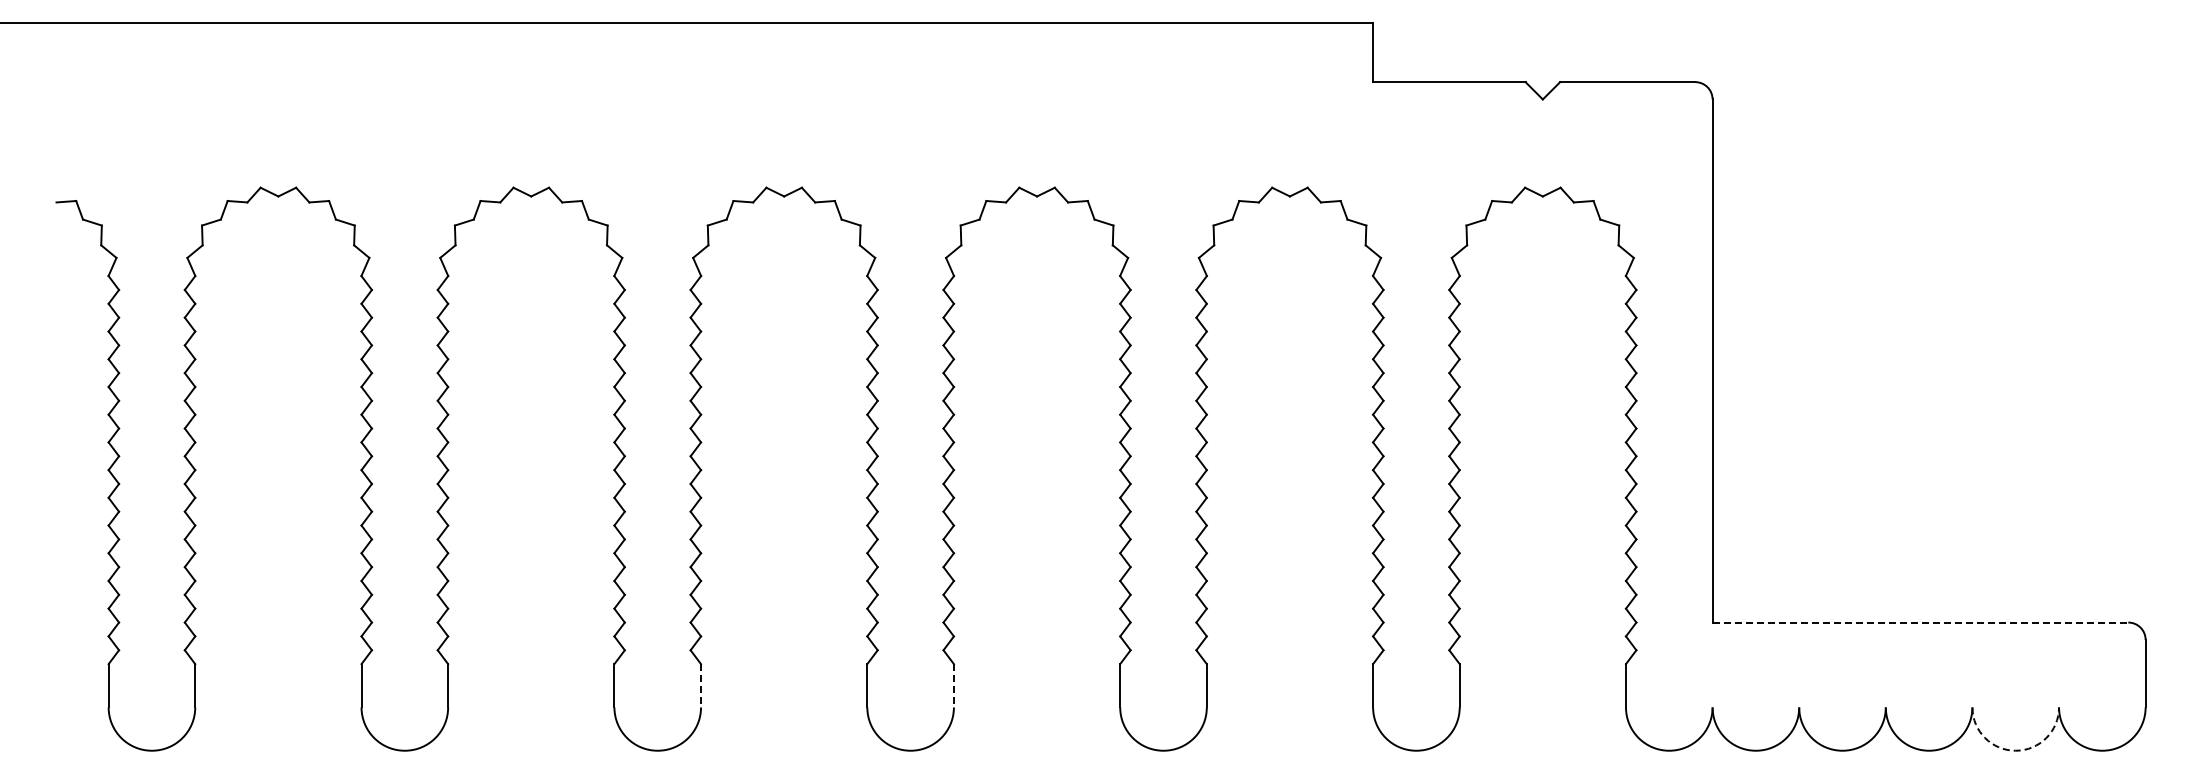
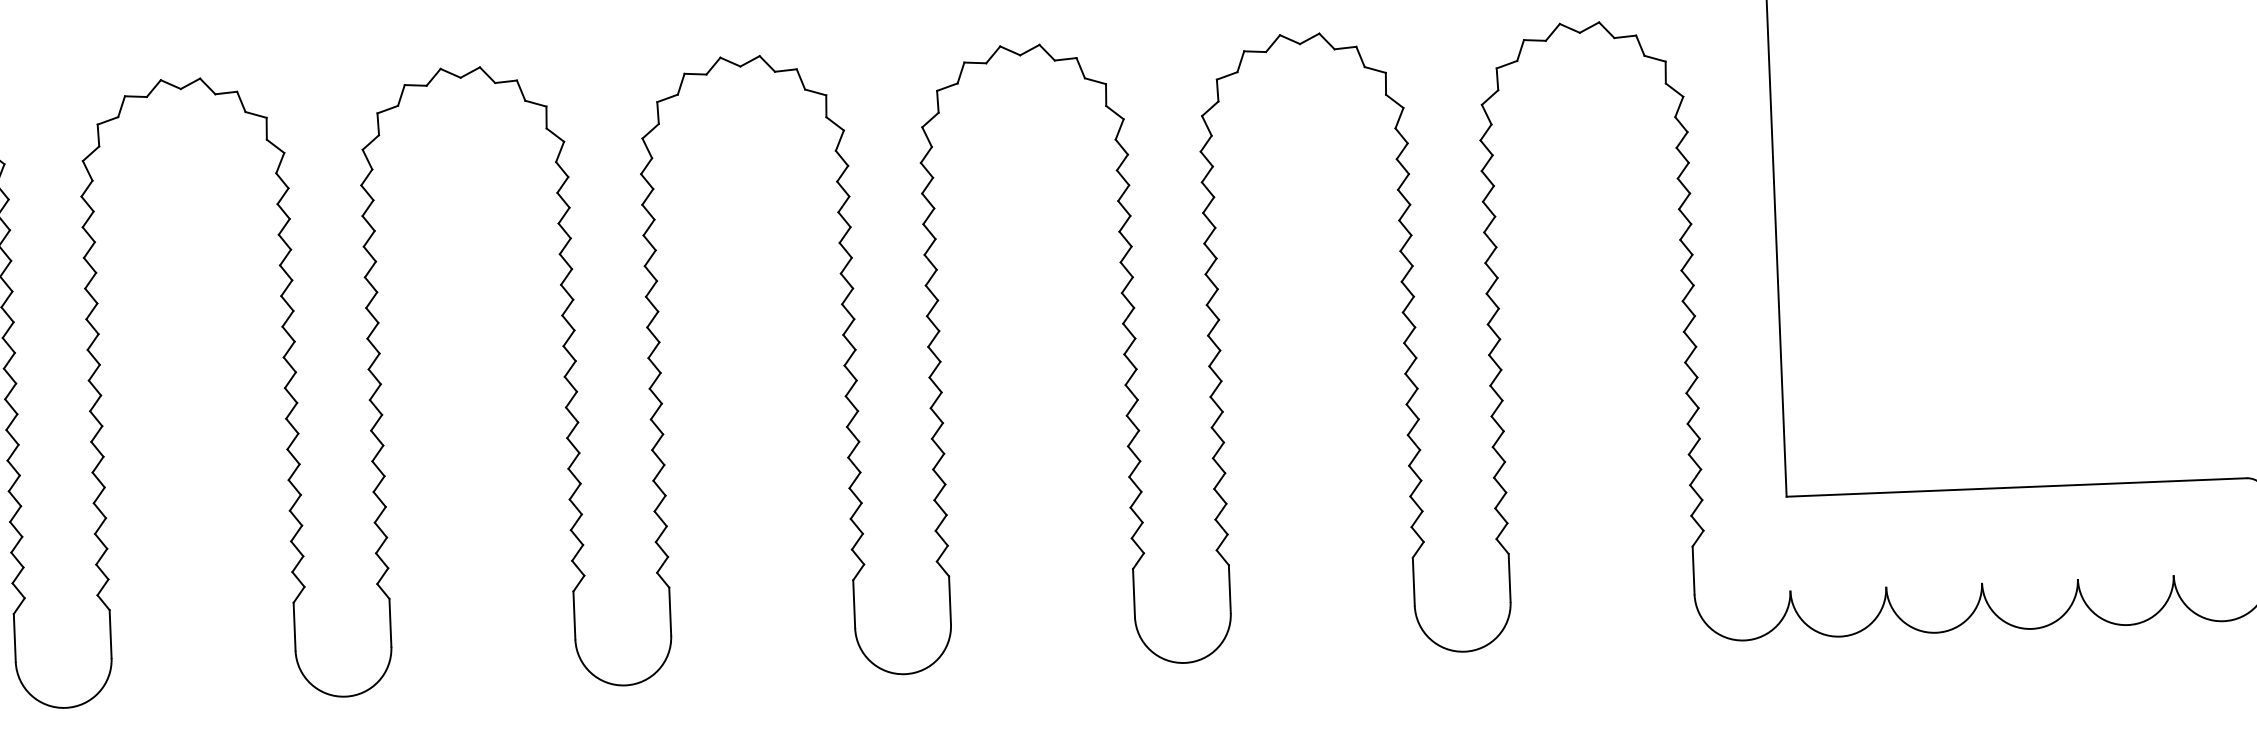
line: (1920, 622) -> (2016, 487), dashed -> solid
line: (701, 685) -> (670, 611), dashed -> solid
line: (953, 685) -> (949, 600), dashed -> solid
arc: (2015, 750) -> (2127, 624), dashed -> solid

